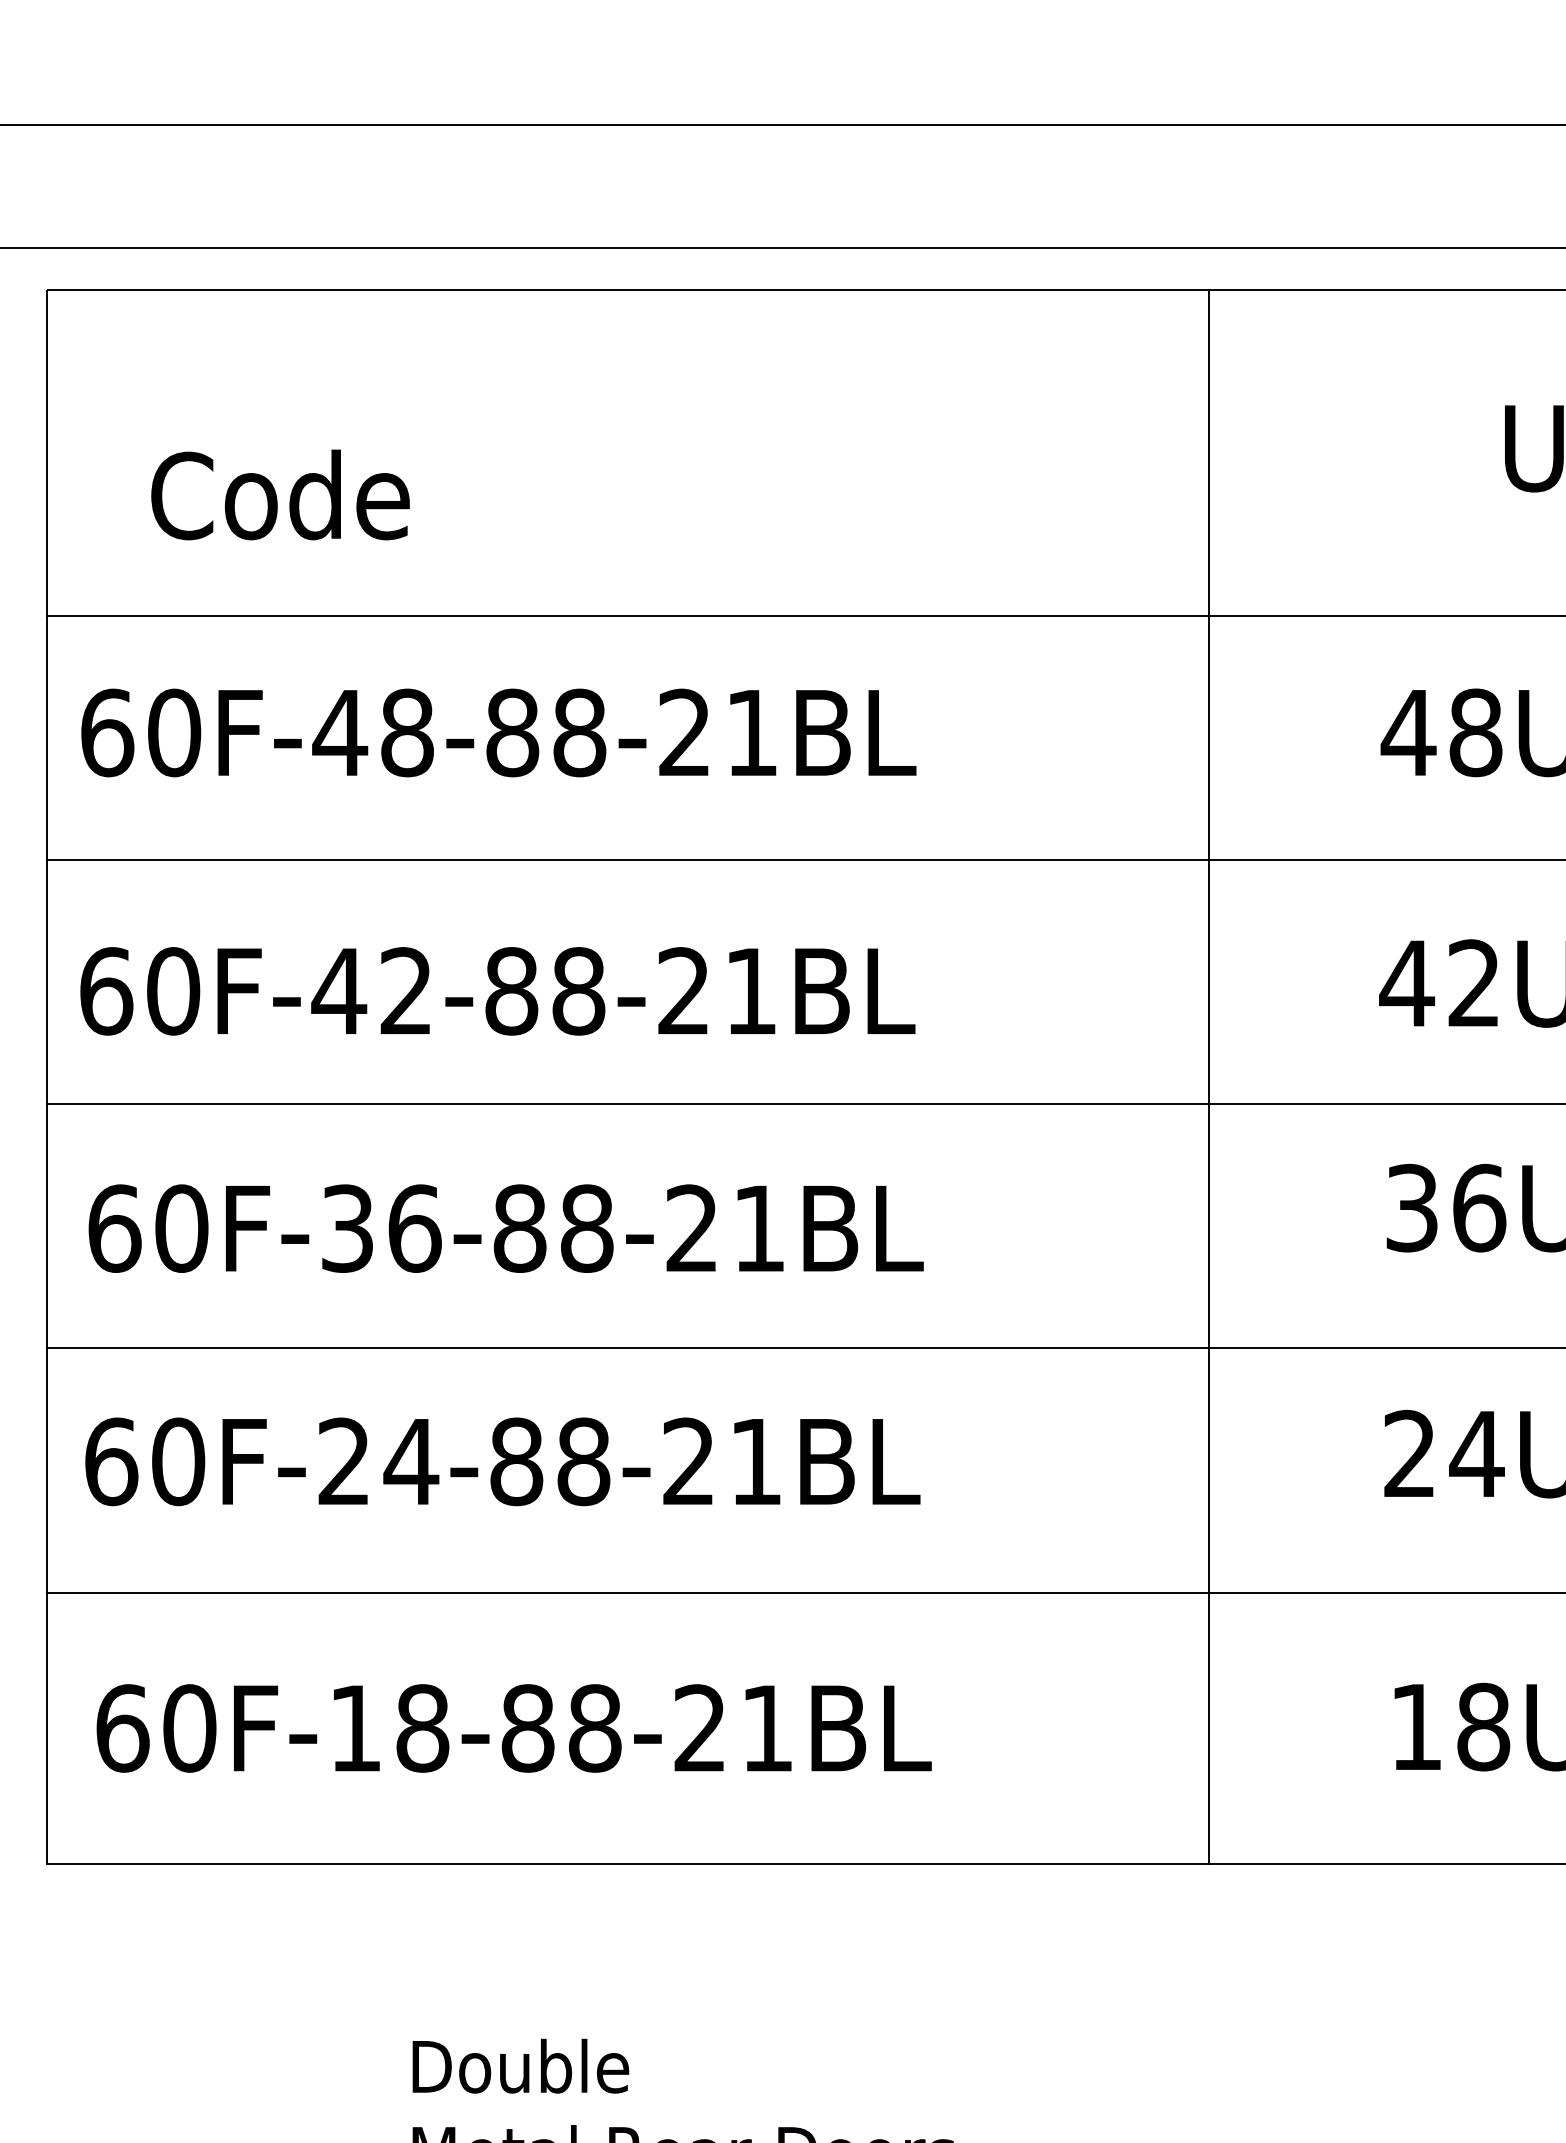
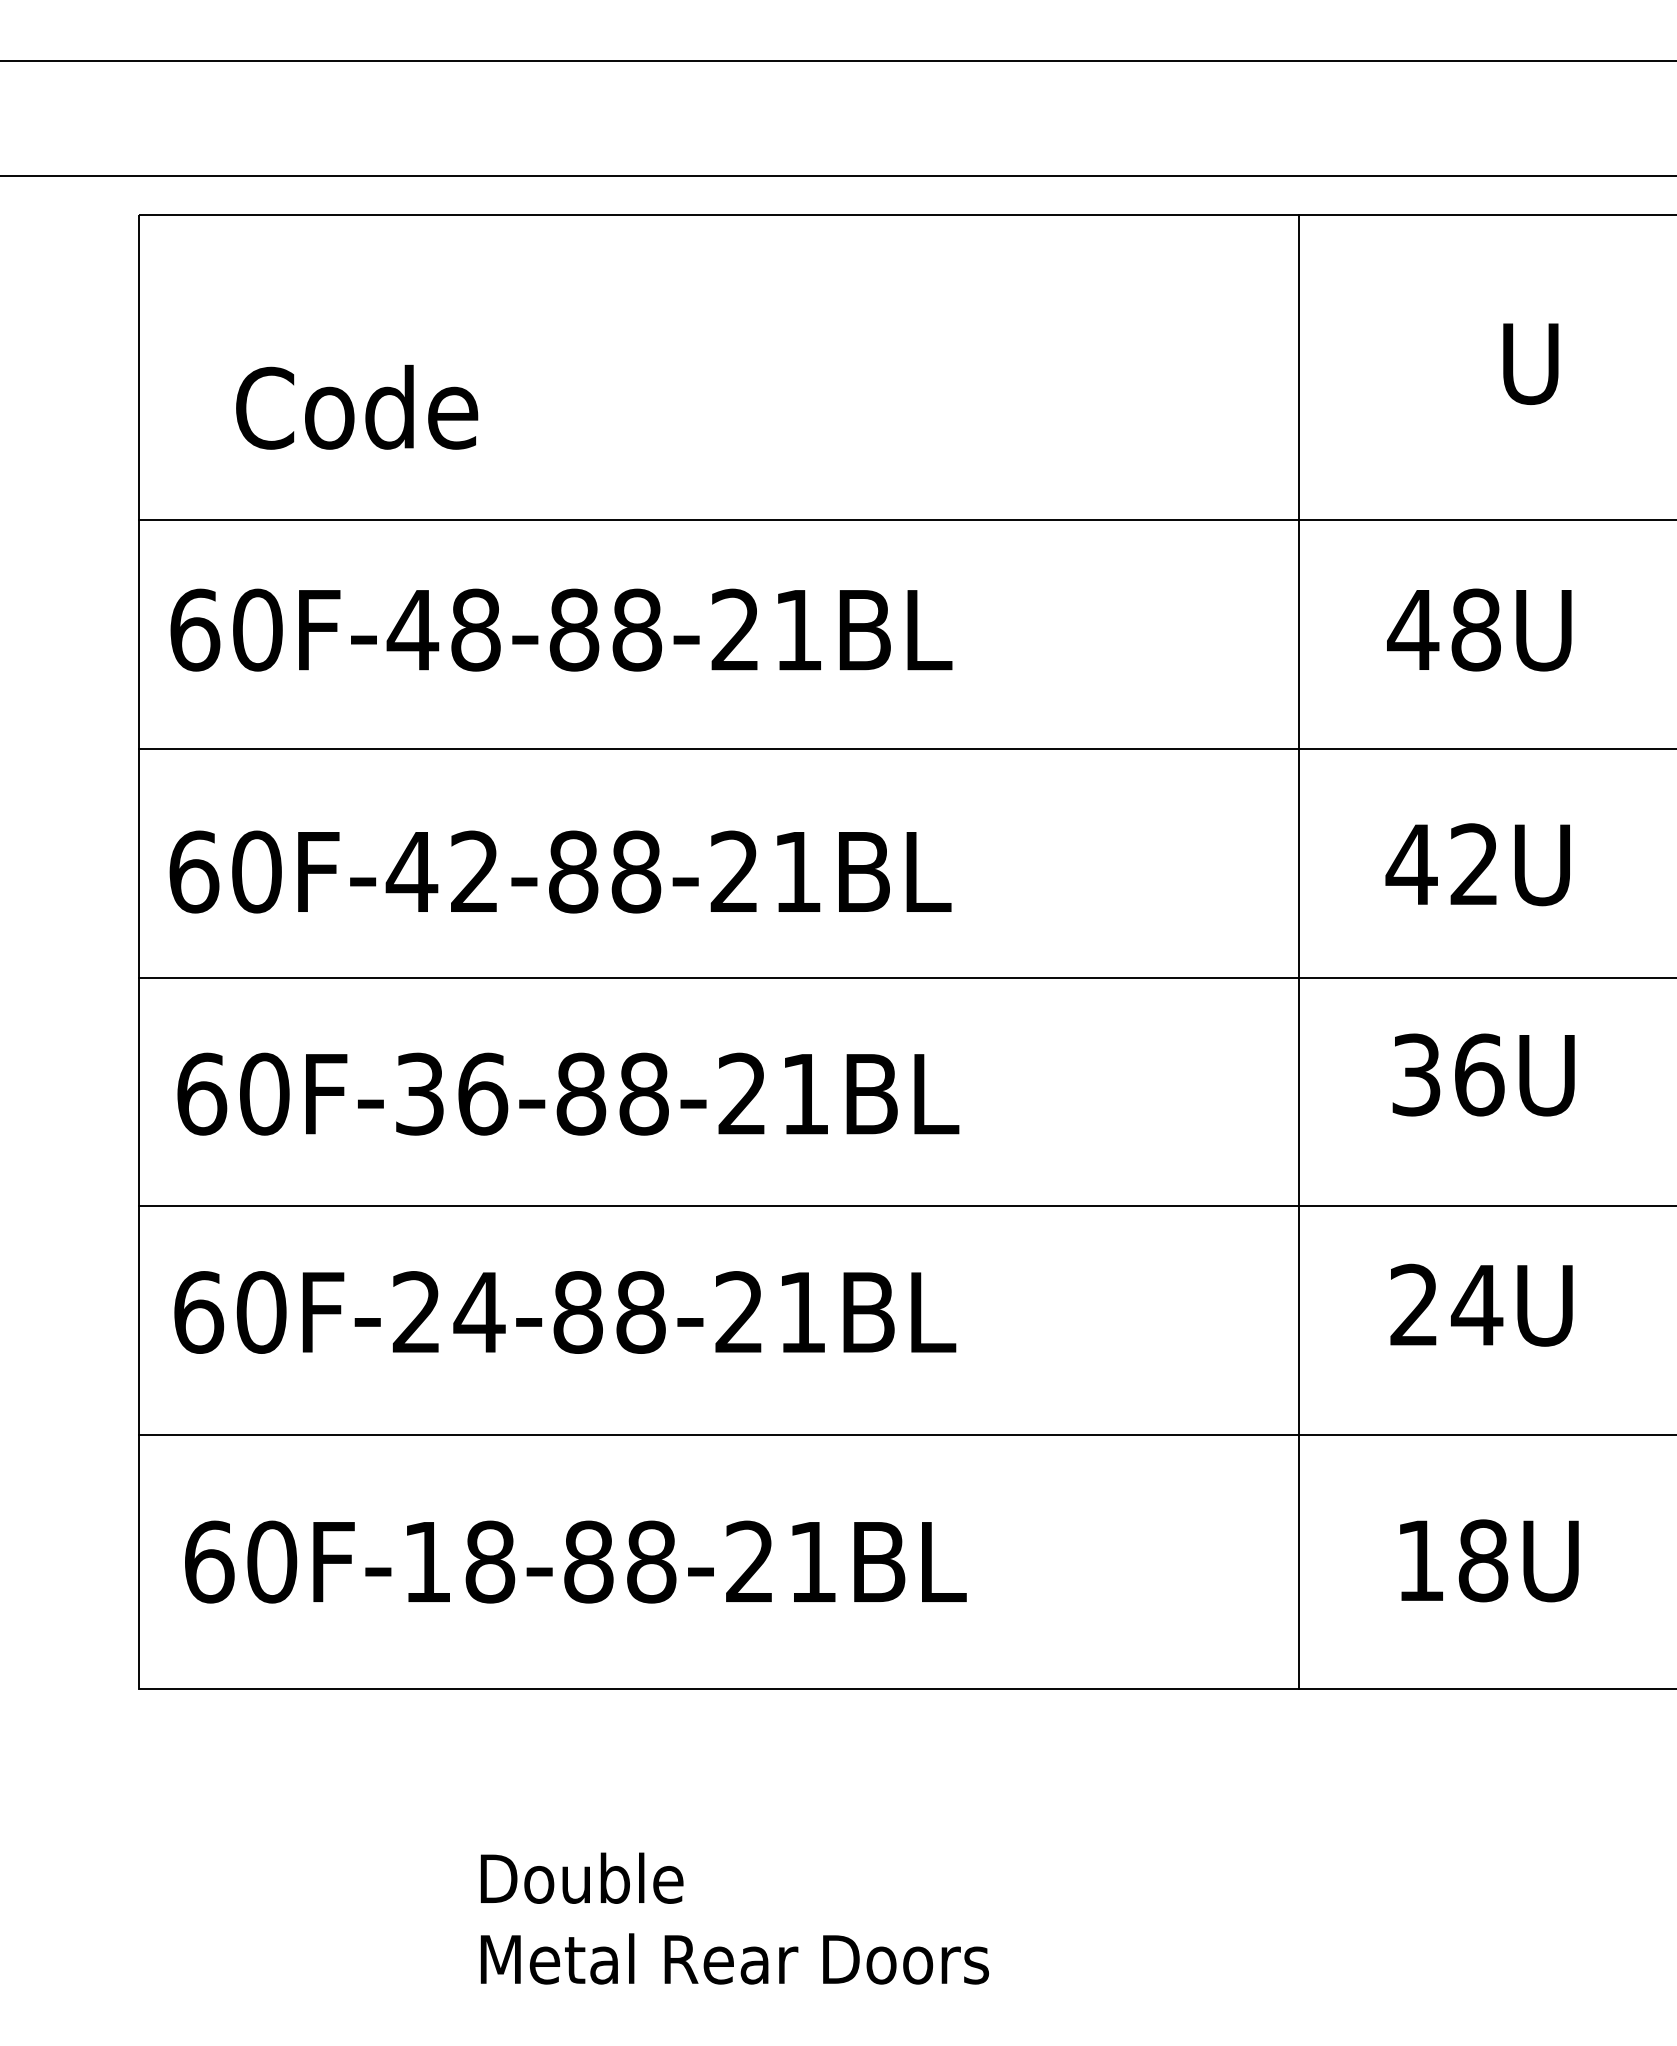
line: (1209, 1076) -> (1298, 951), moved

